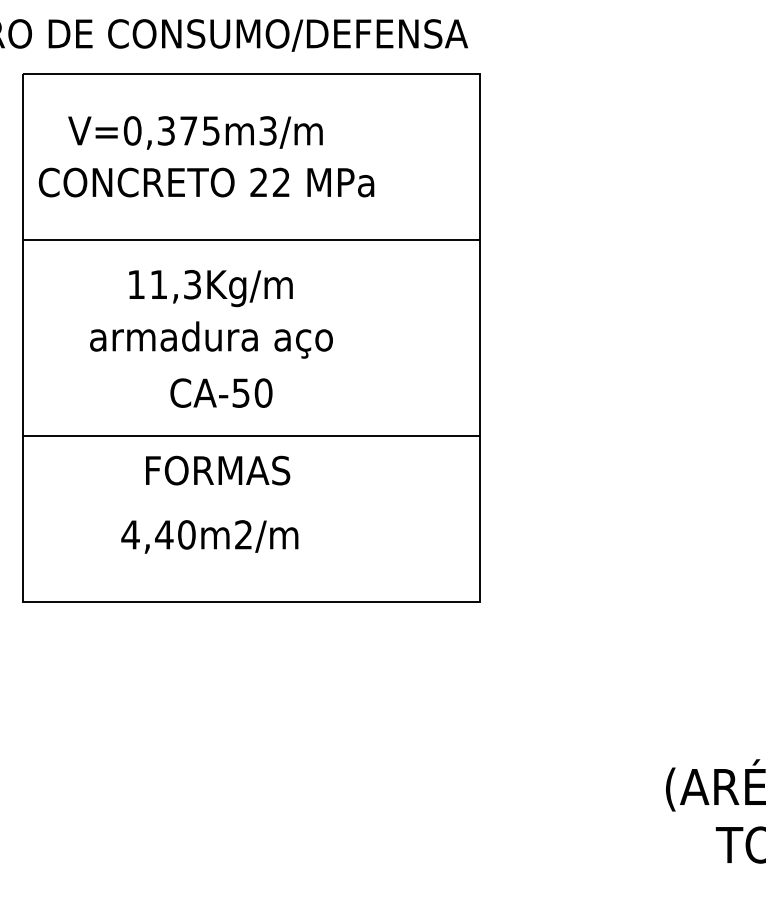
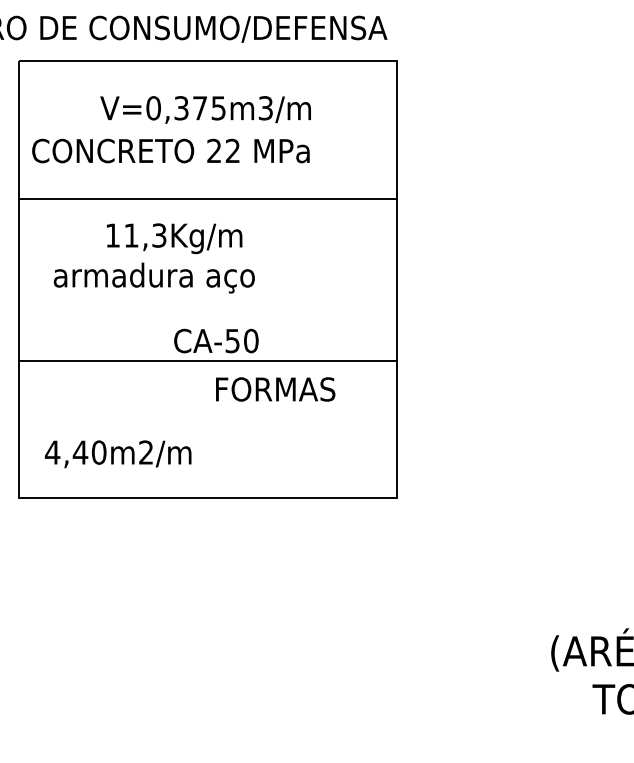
text: (195, 132) -> (205, 109), moved
text: (211, 339) -> (154, 277), moved
text: (221, 392) -> (216, 340), moved
text: (218, 470) -> (276, 389), moved
text: (209, 536) -> (117, 453), moved

